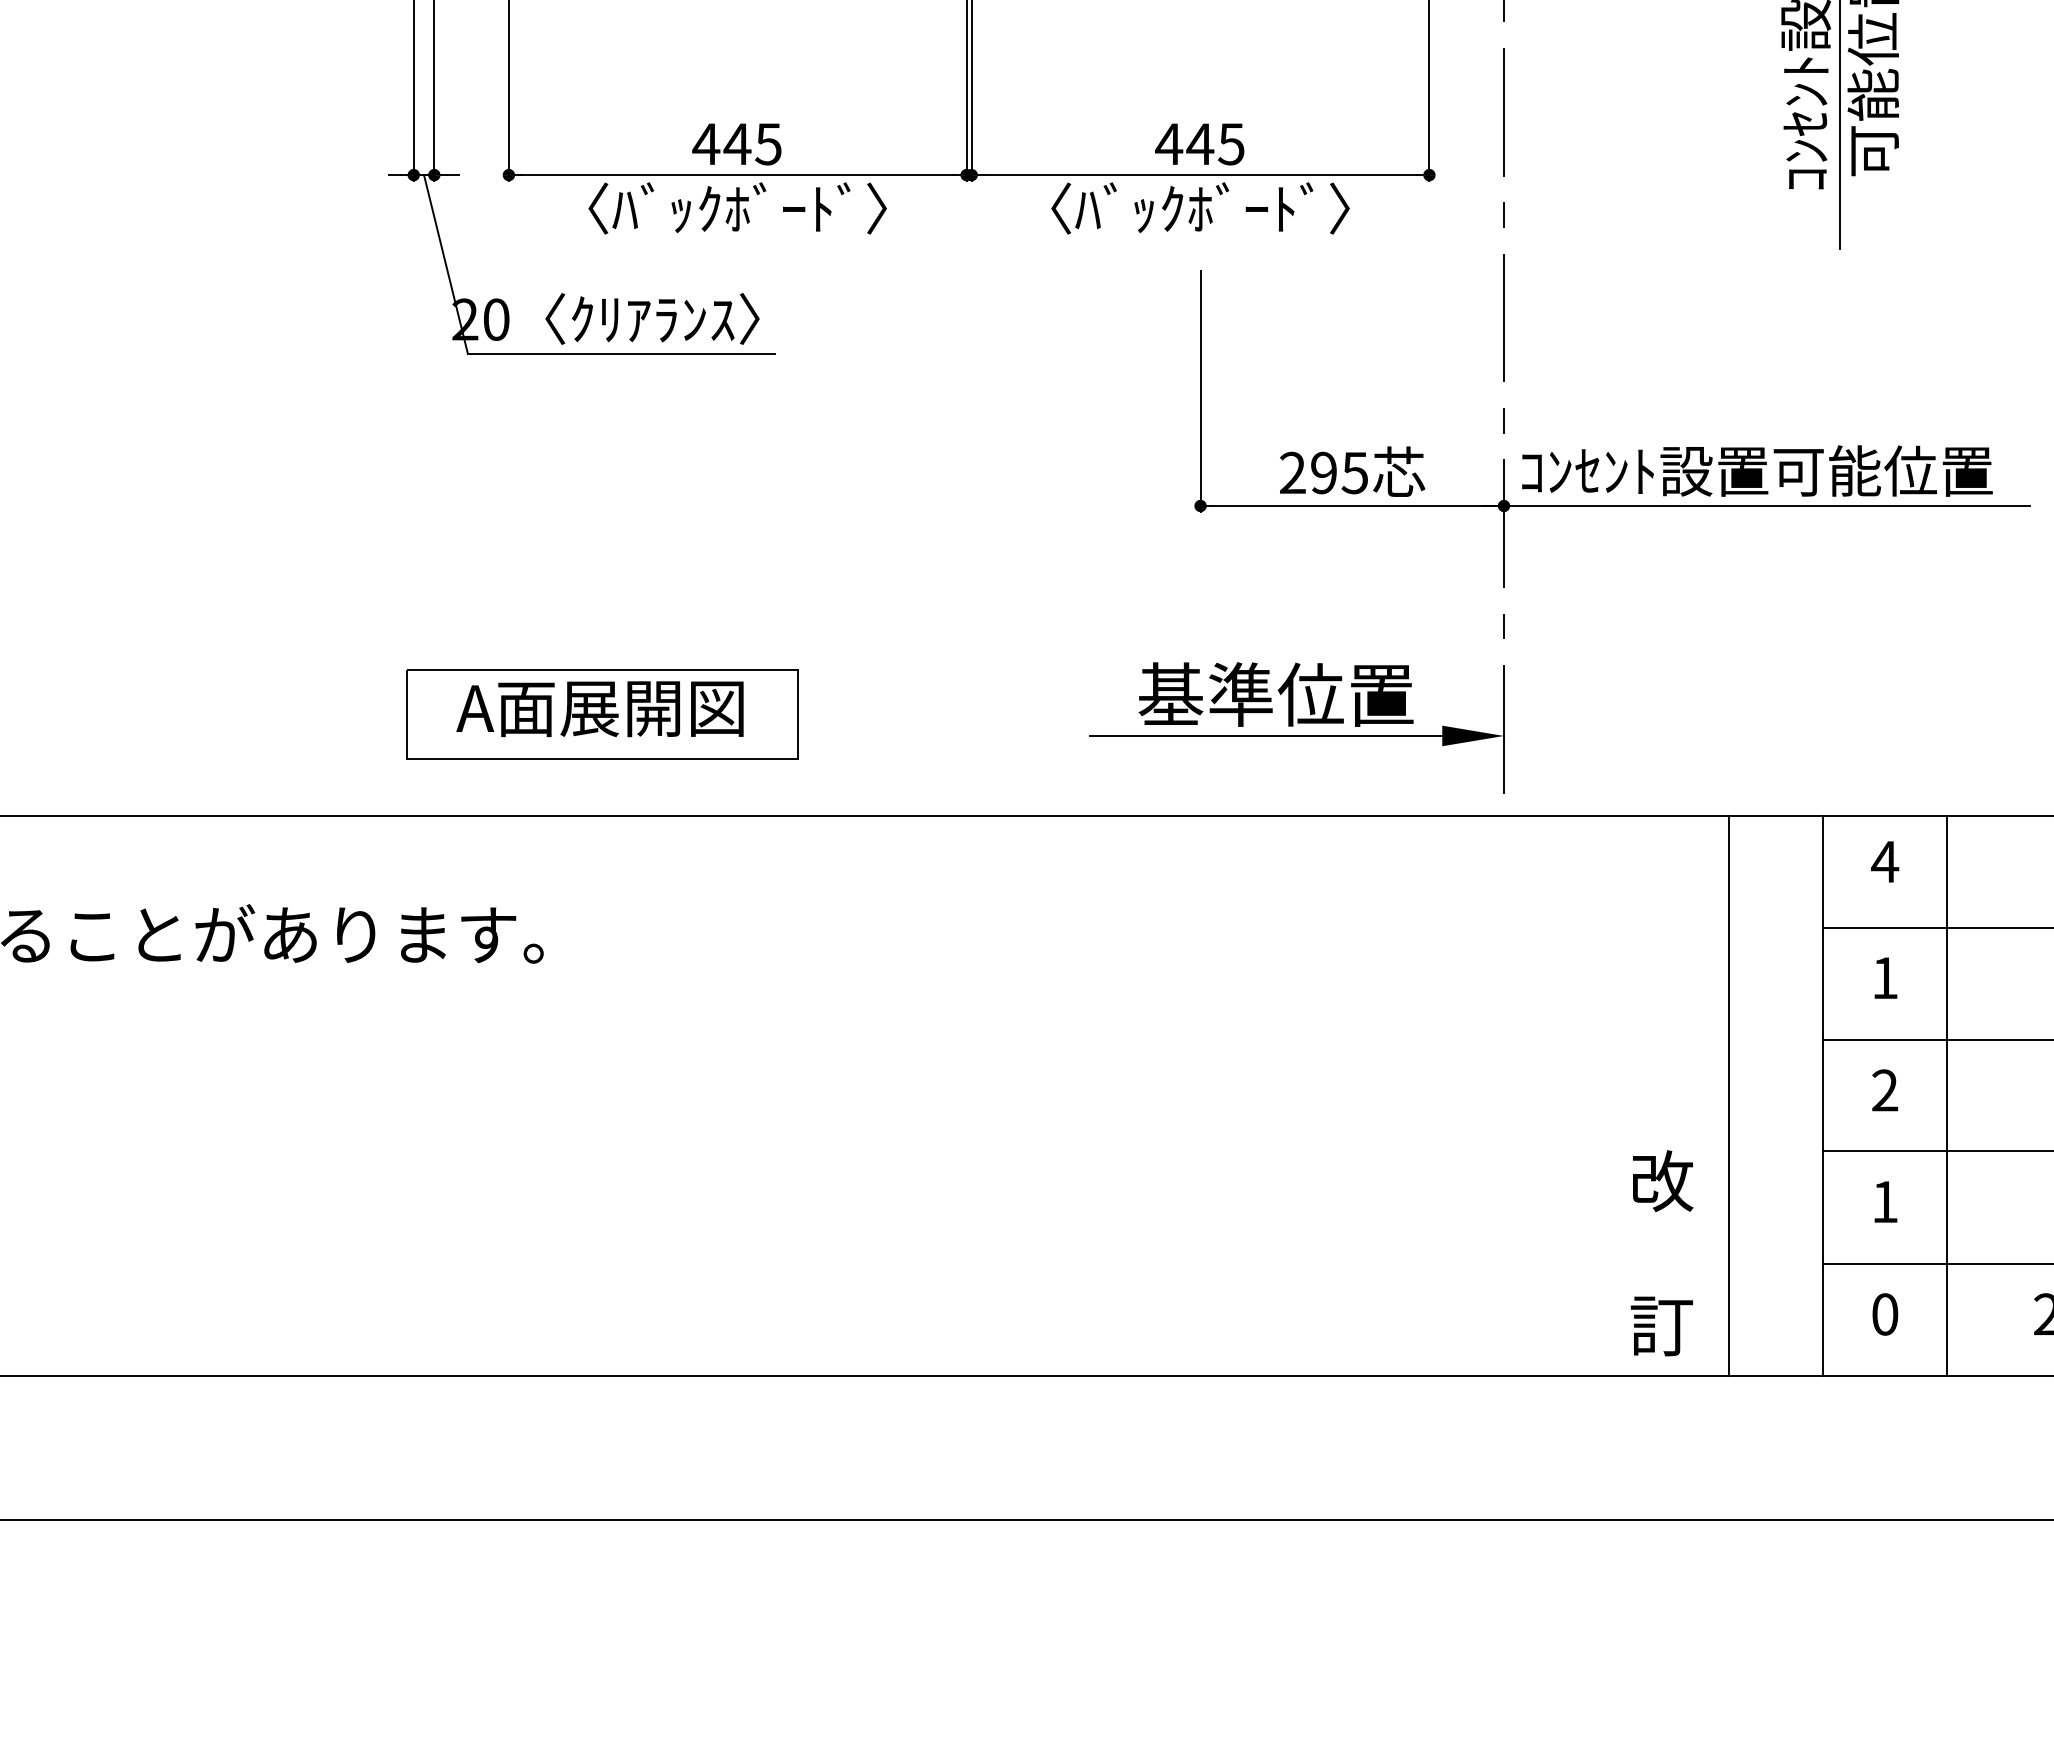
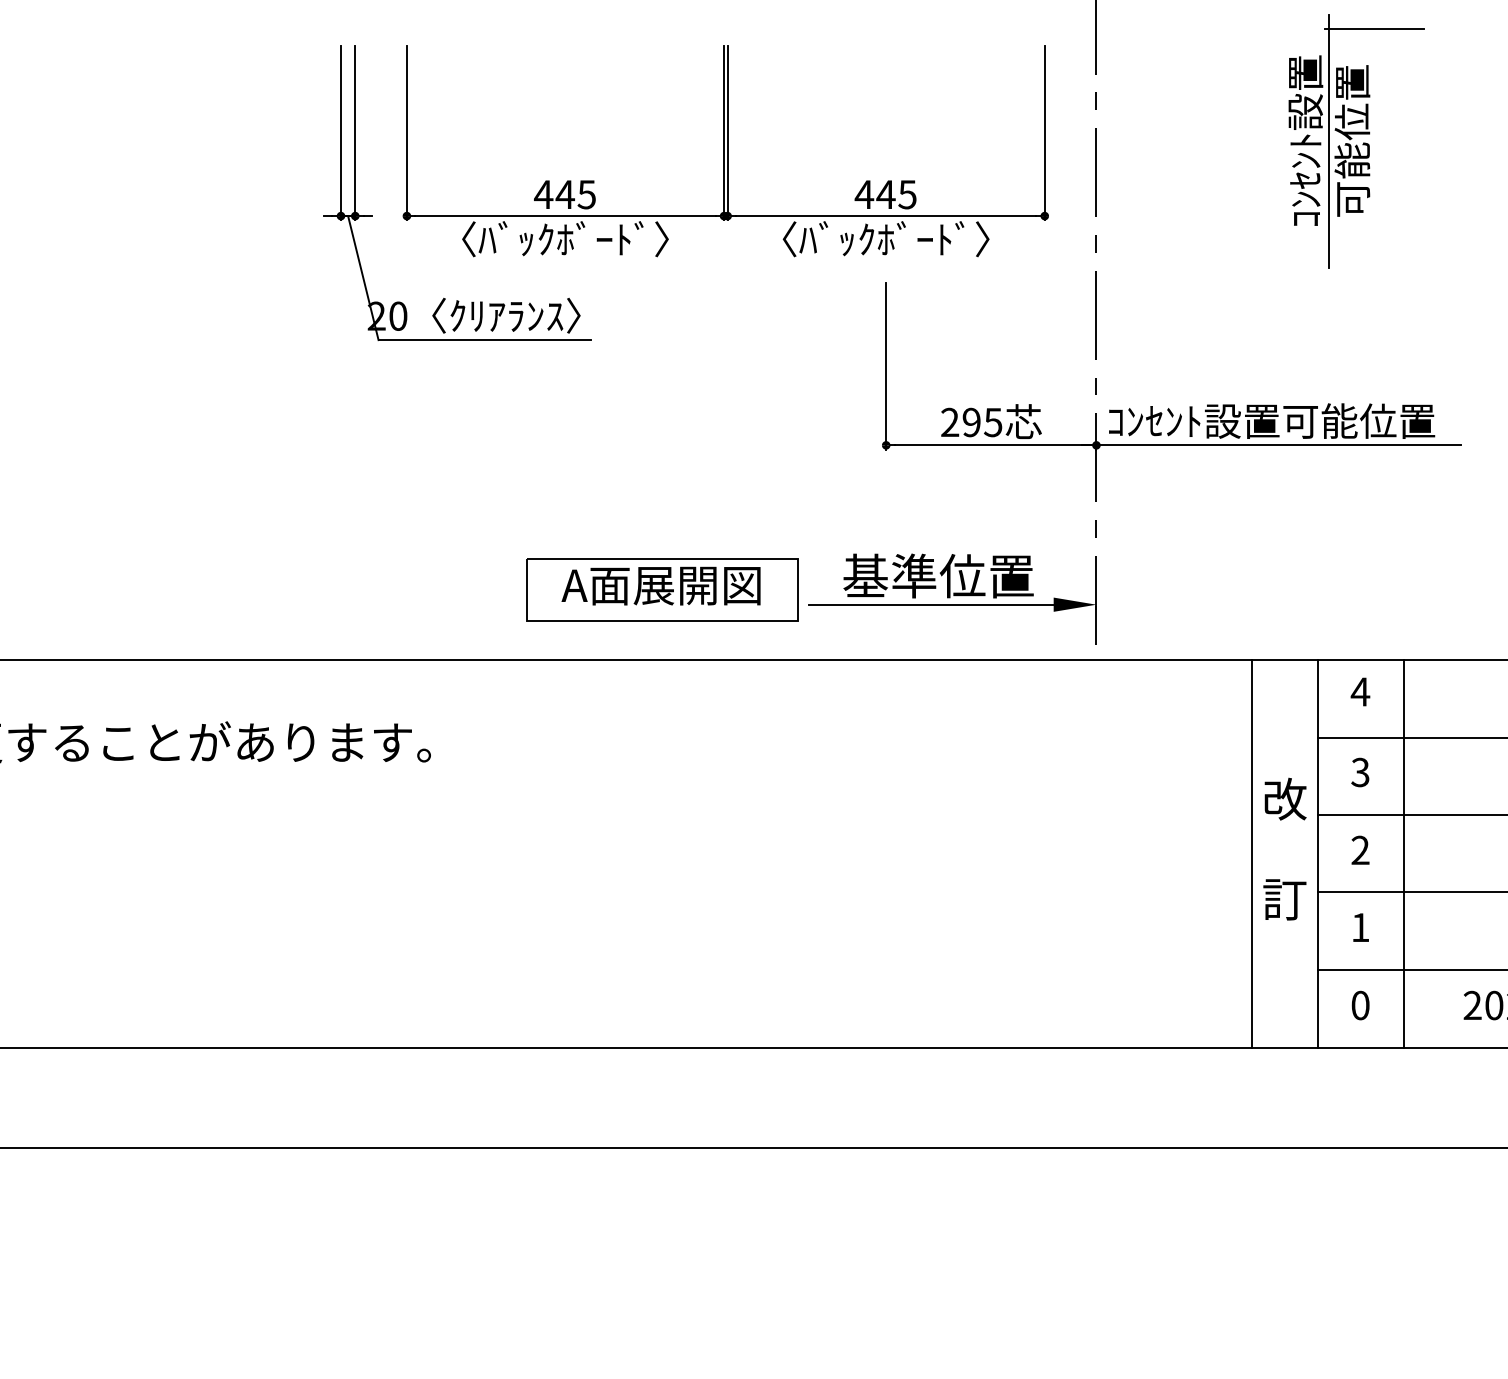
part: (602, 714) -> (662, 589), moved
text: (1885, 978) -> (1360, 772), 1 -> 3
text: (1661, 1252) -> (1284, 848), moved

